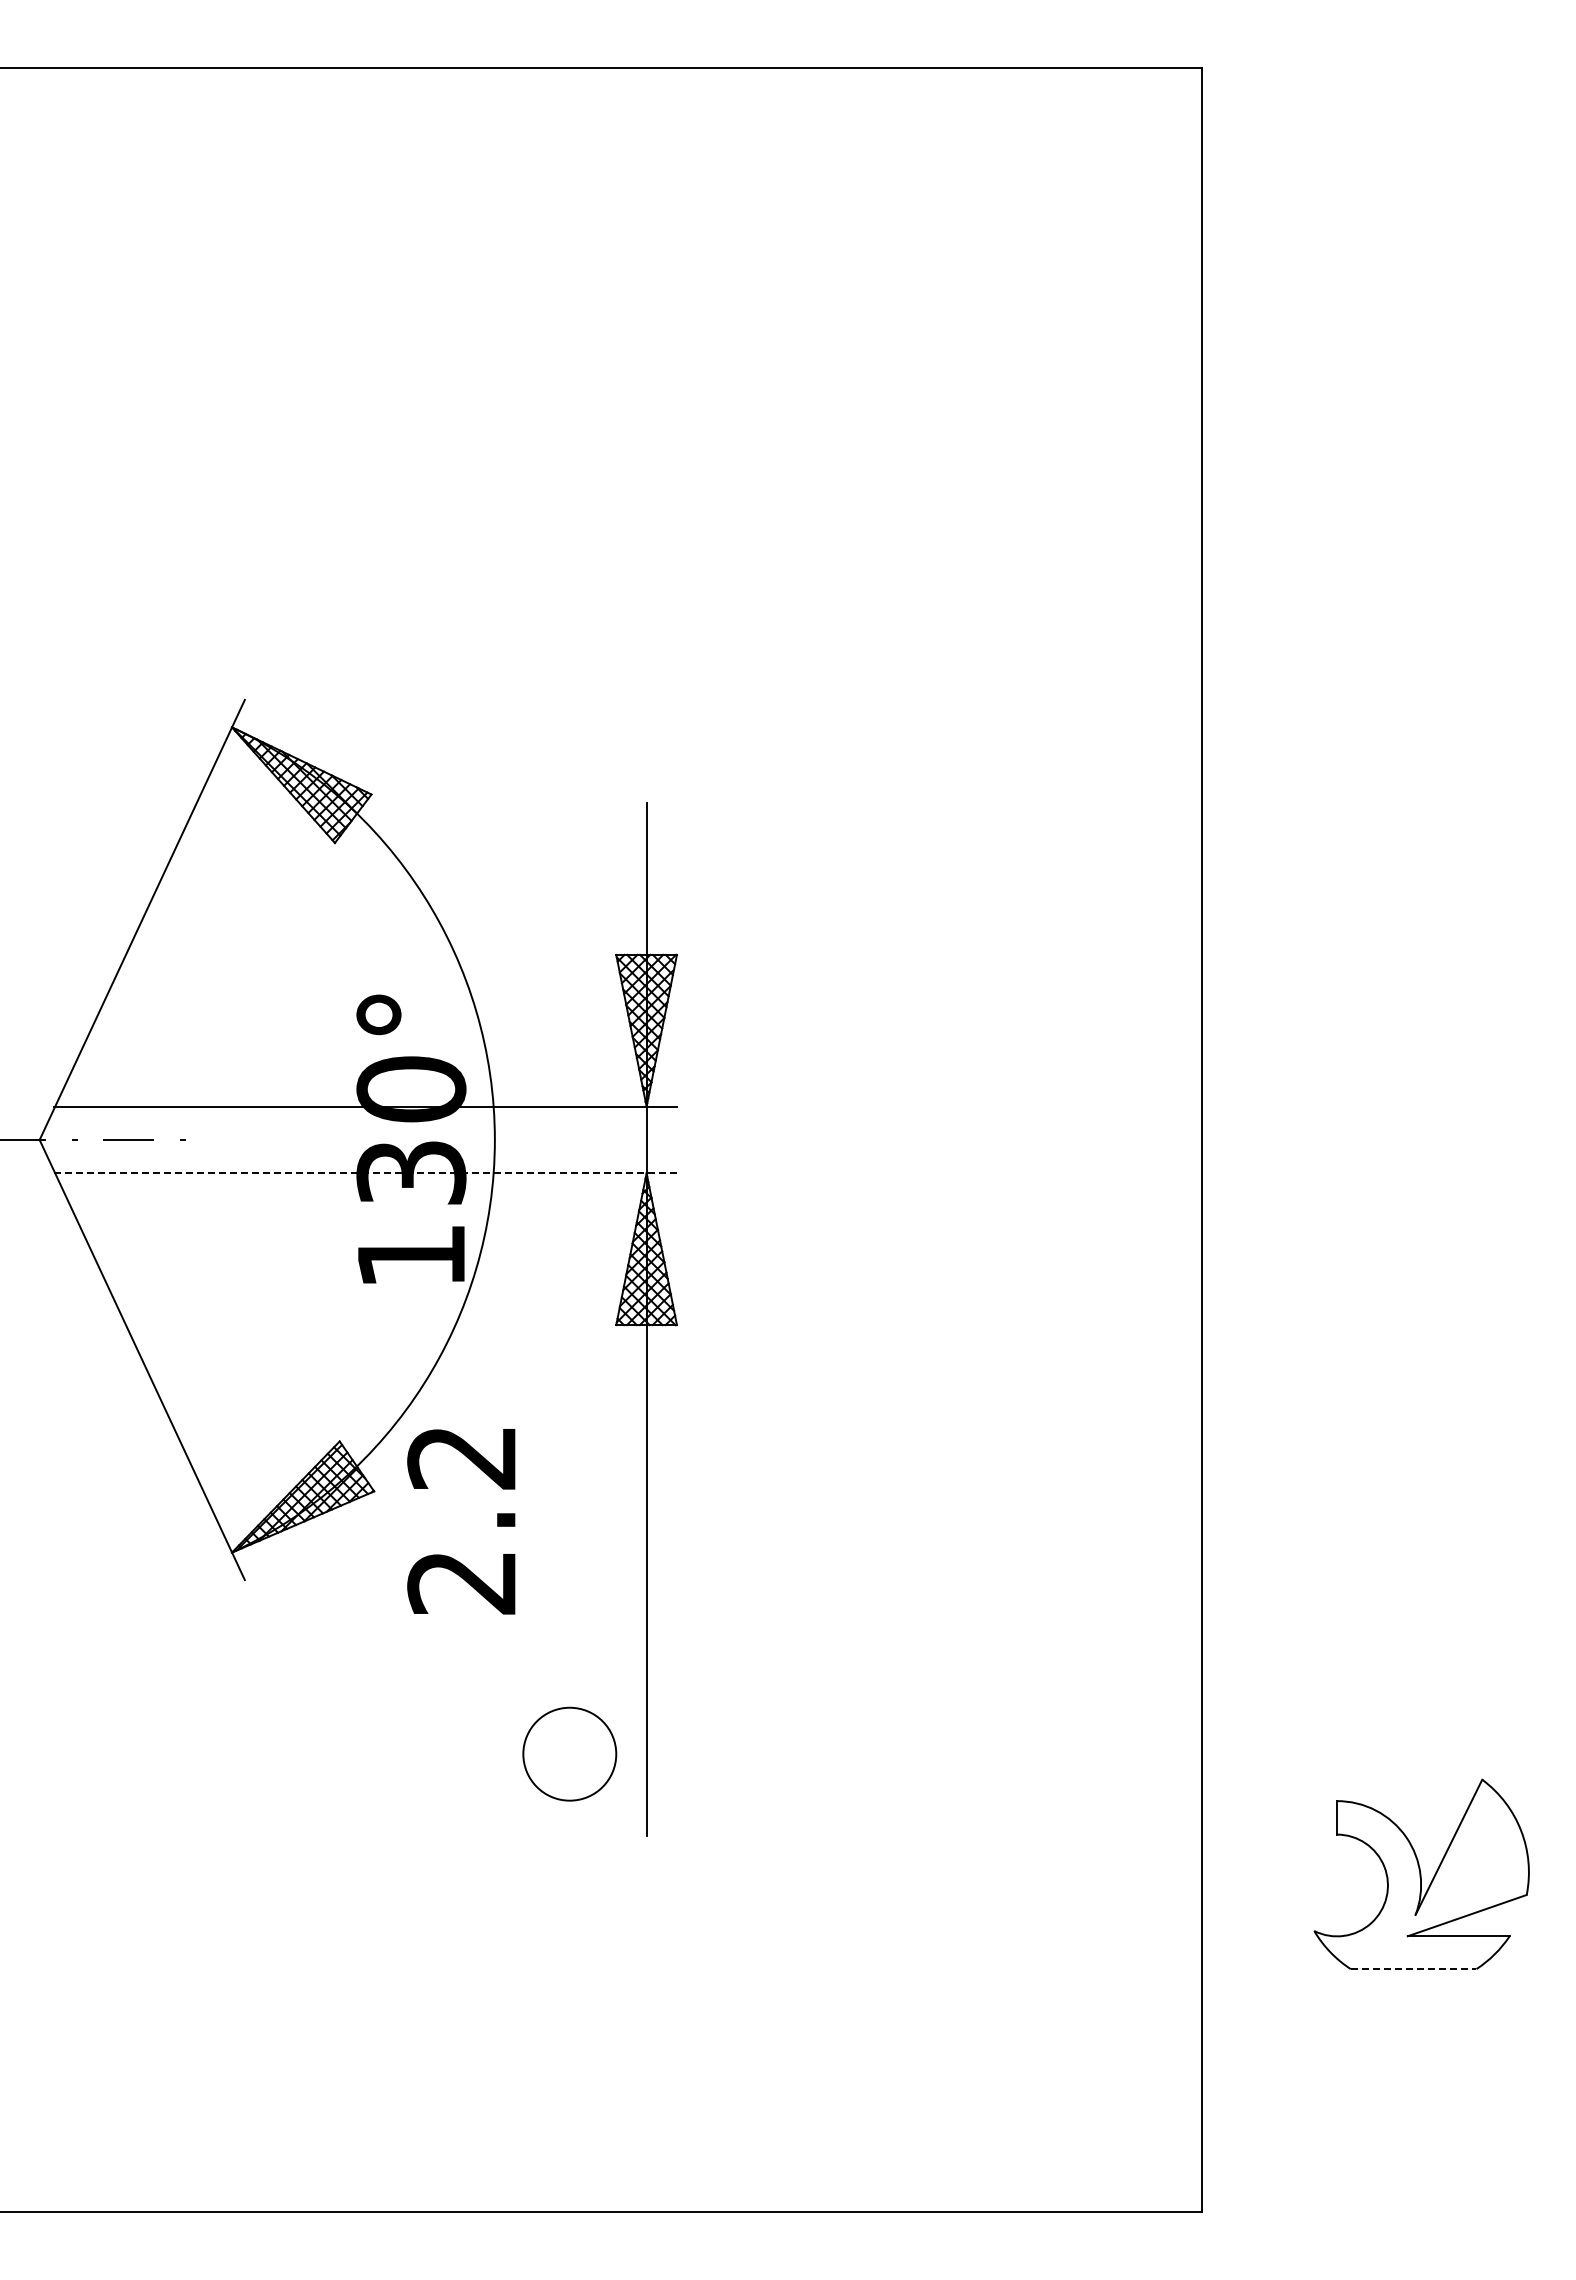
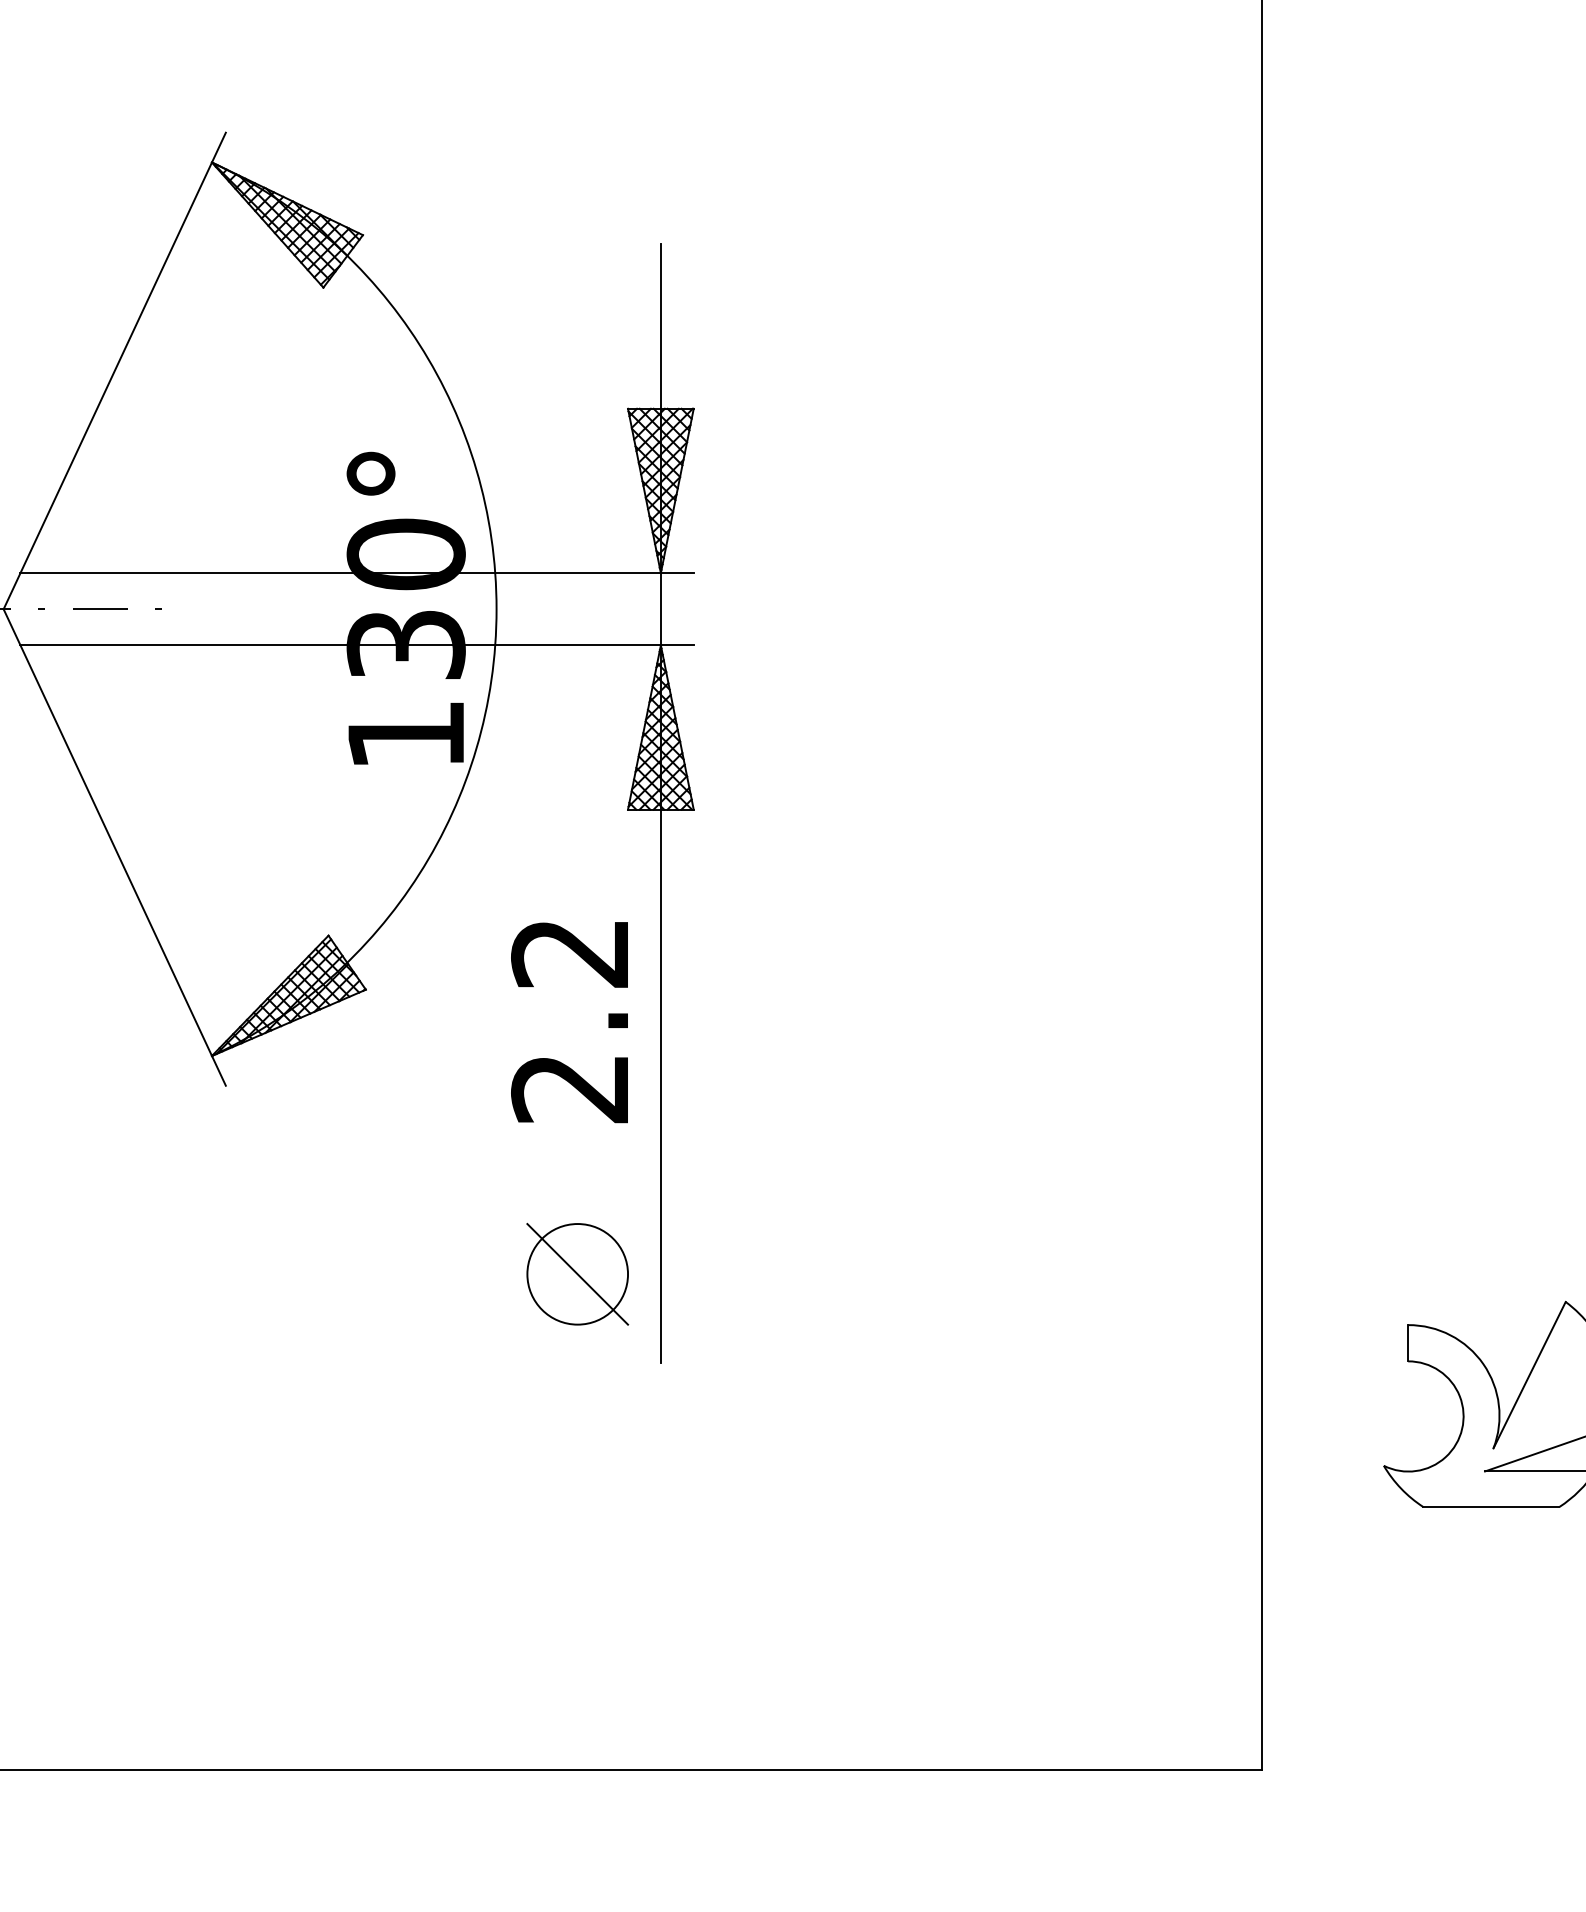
line: (366, 1173) -> (357, 645), dashed -> solid
text: (461, 1521) -> (569, 1022), moved
line: (569, 1753) -> (577, 1273), added
line: (1413, 1969) -> (1491, 1507), dashed -> solid

